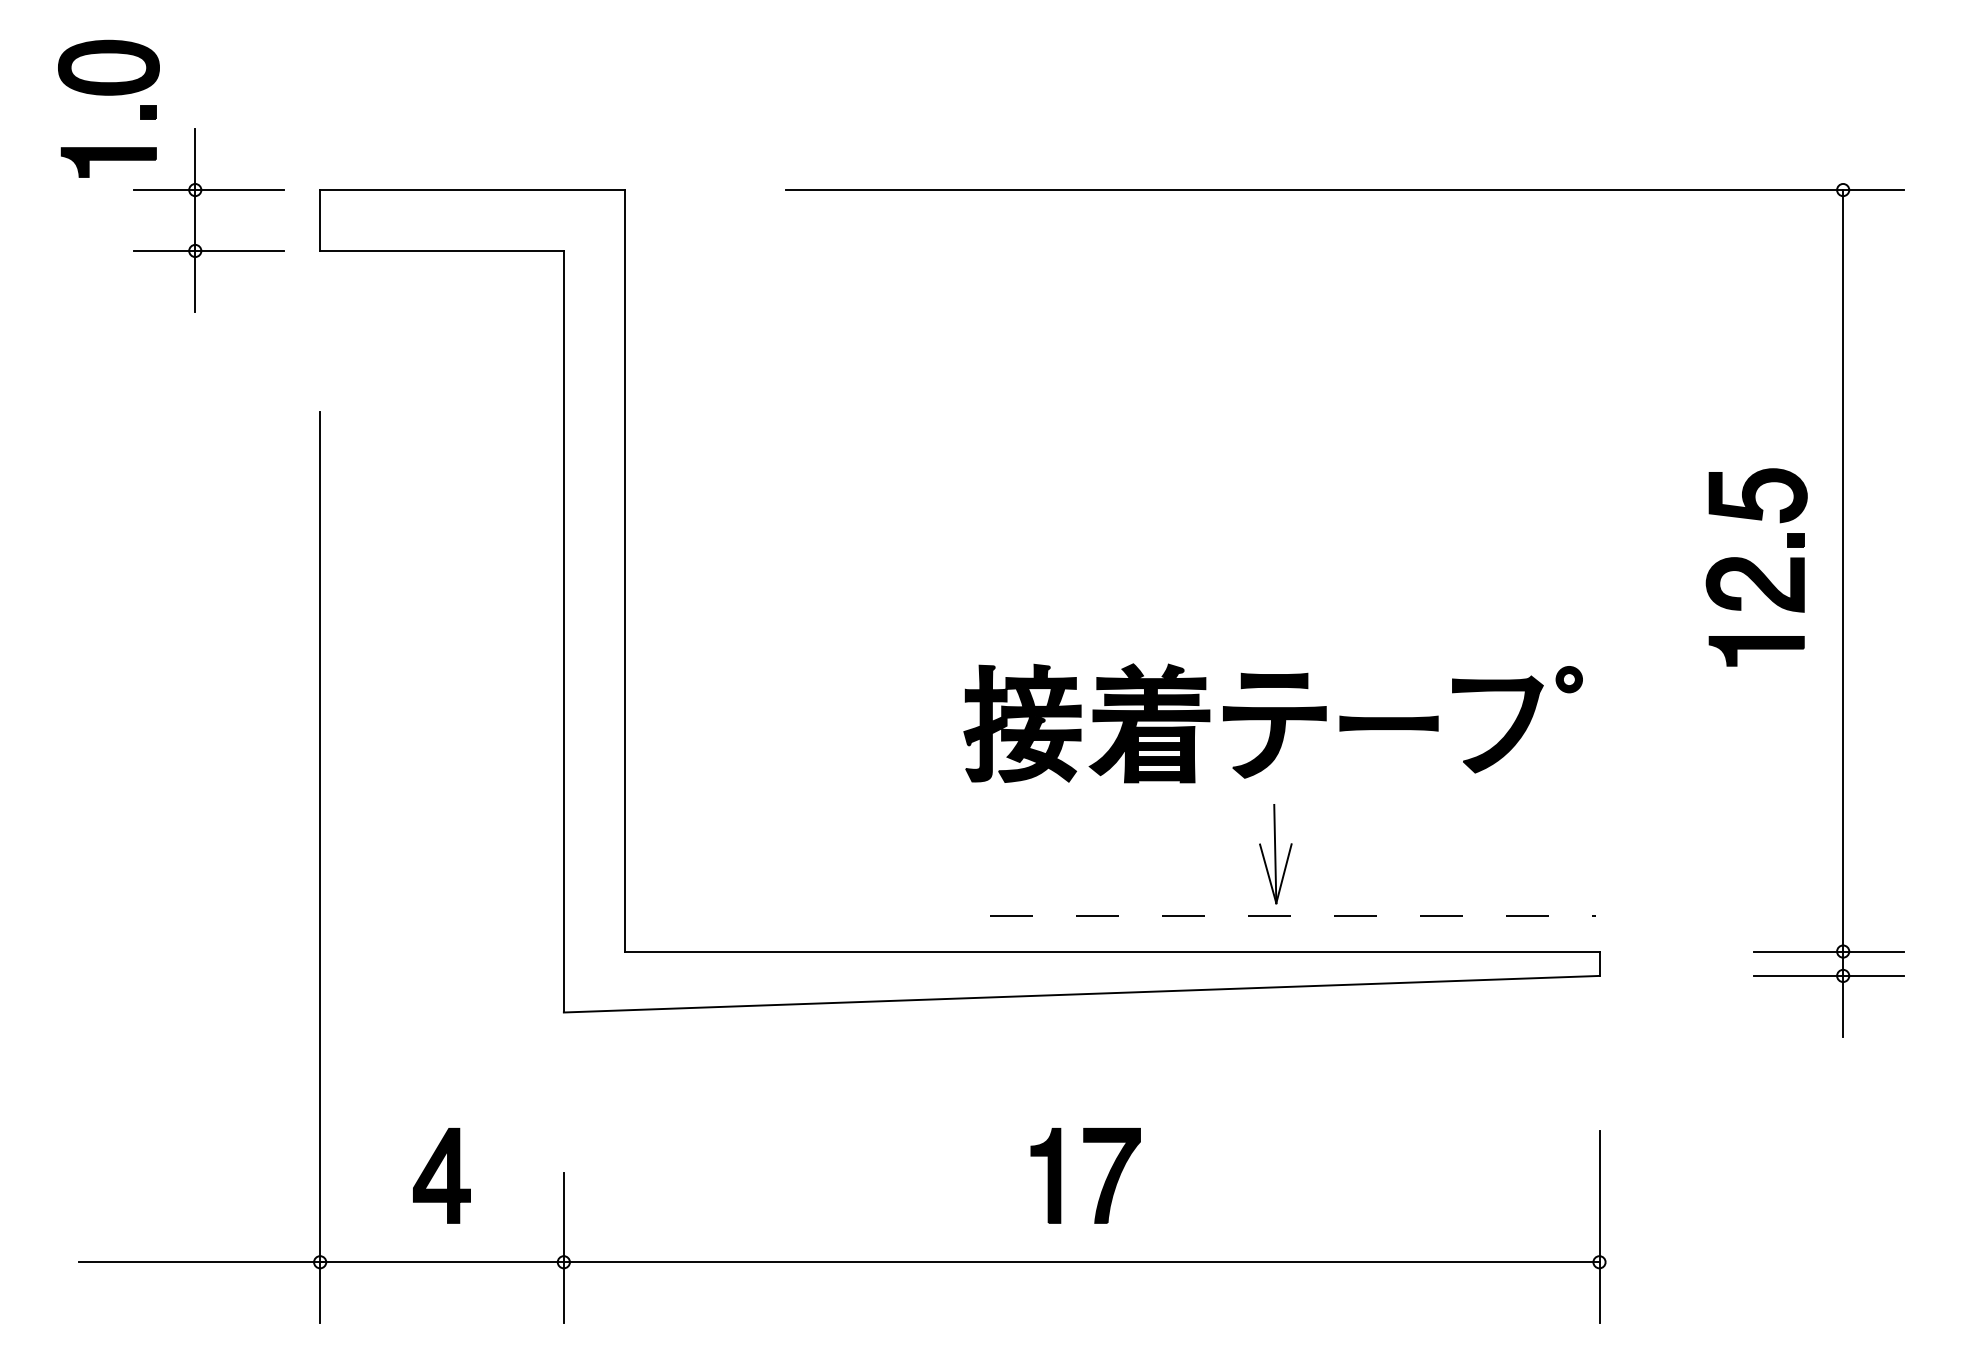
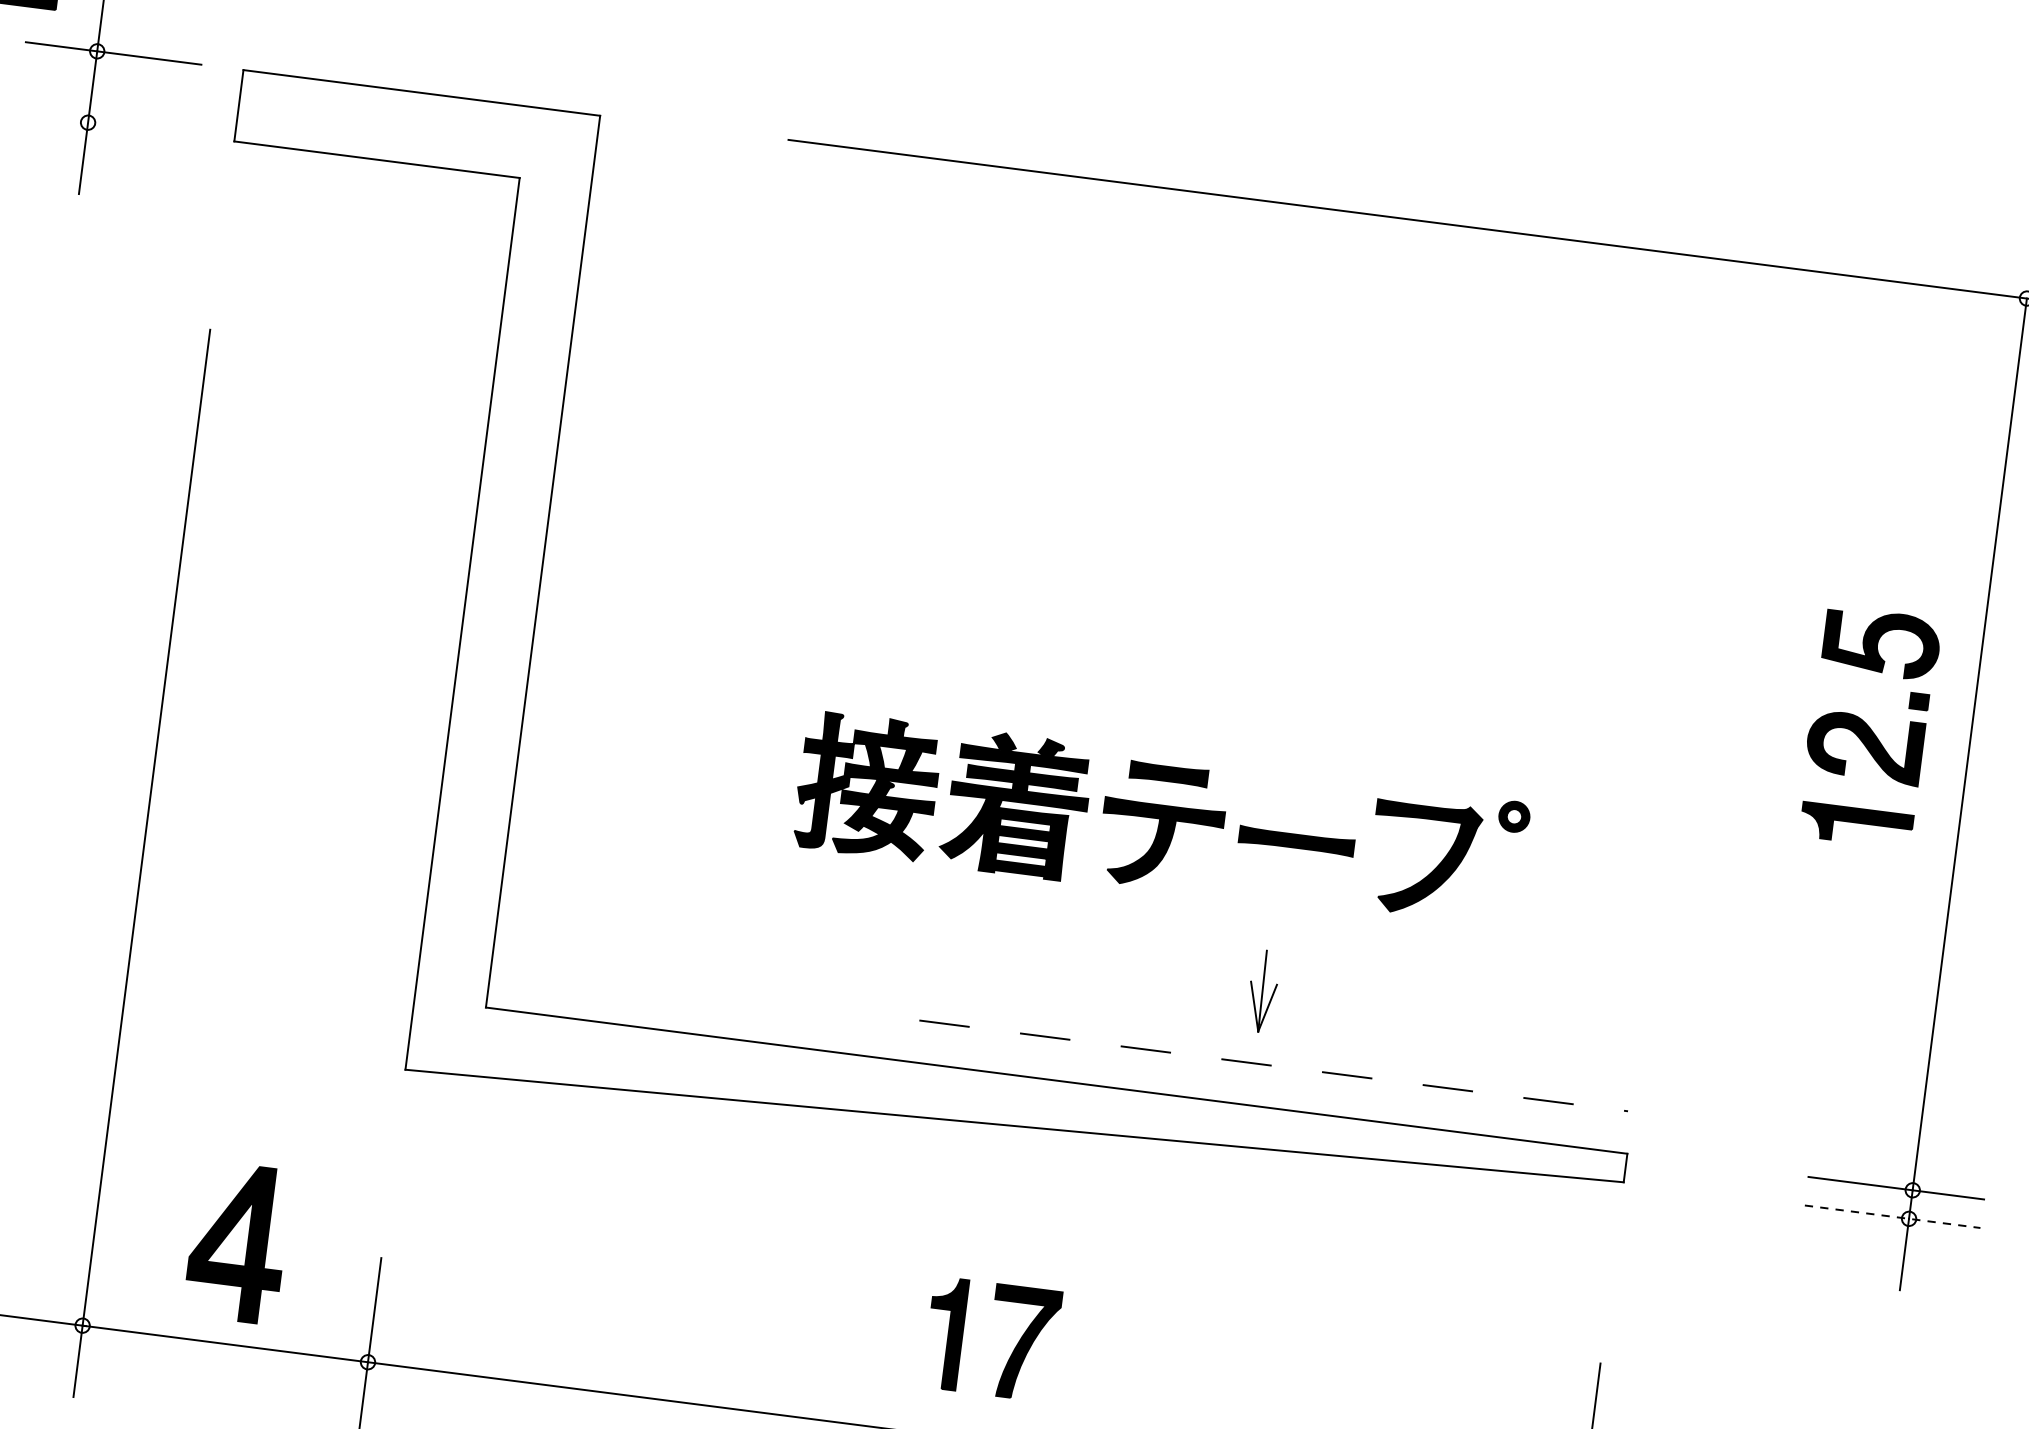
line: (209, 250) -> (104, 124), removed
part: (1272, 723) -> (1160, 823), moved
part: (1275, 854) -> (1262, 991), size x0.7
line: (1829, 975) -> (1893, 1216), solid -> dashed
part: (441, 1175) -> (237, 1242), size x1.4

